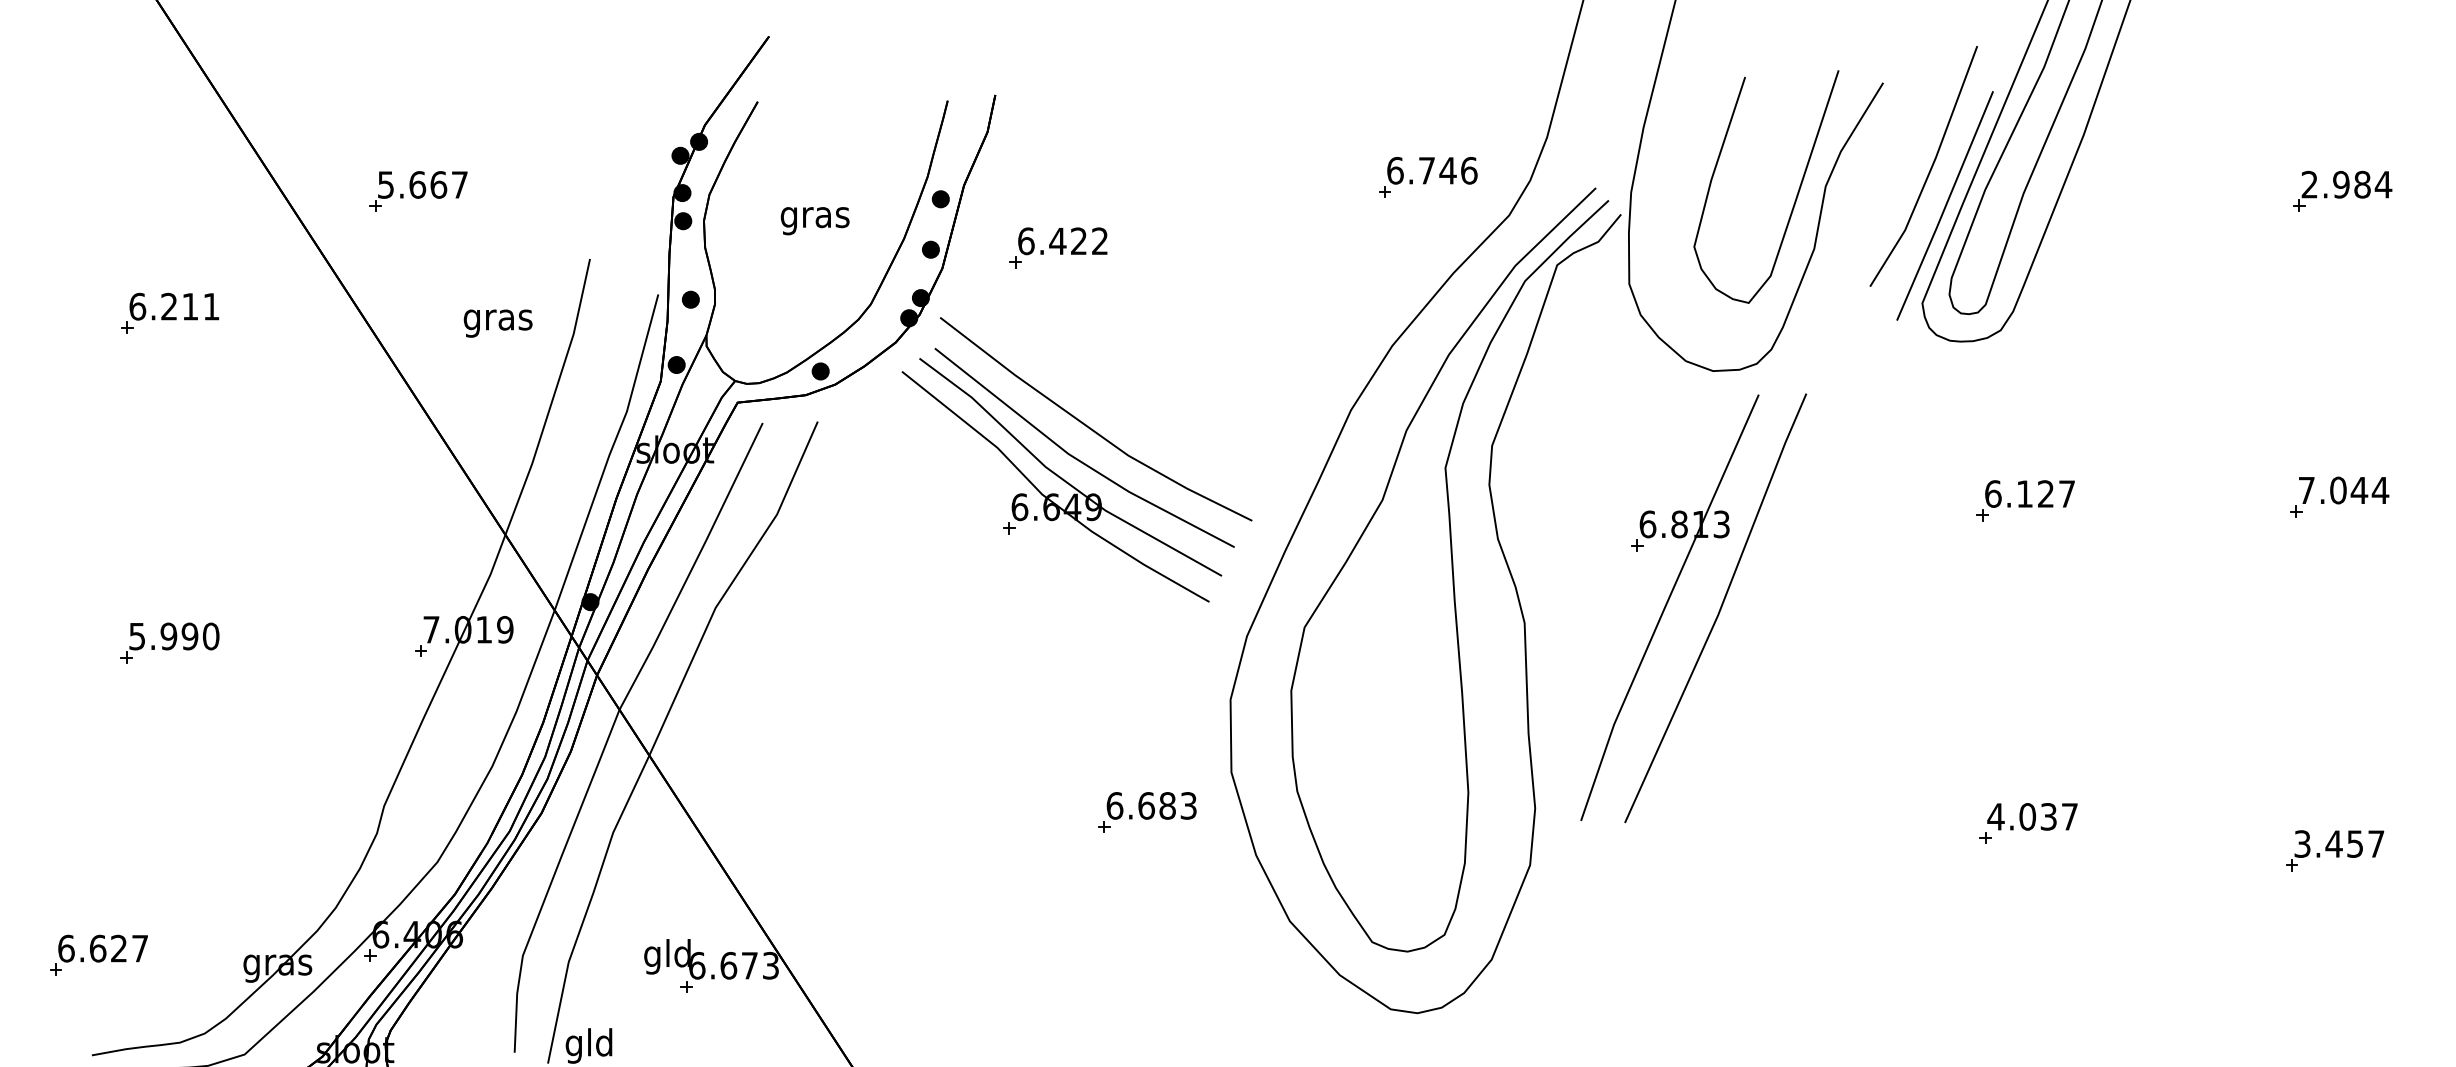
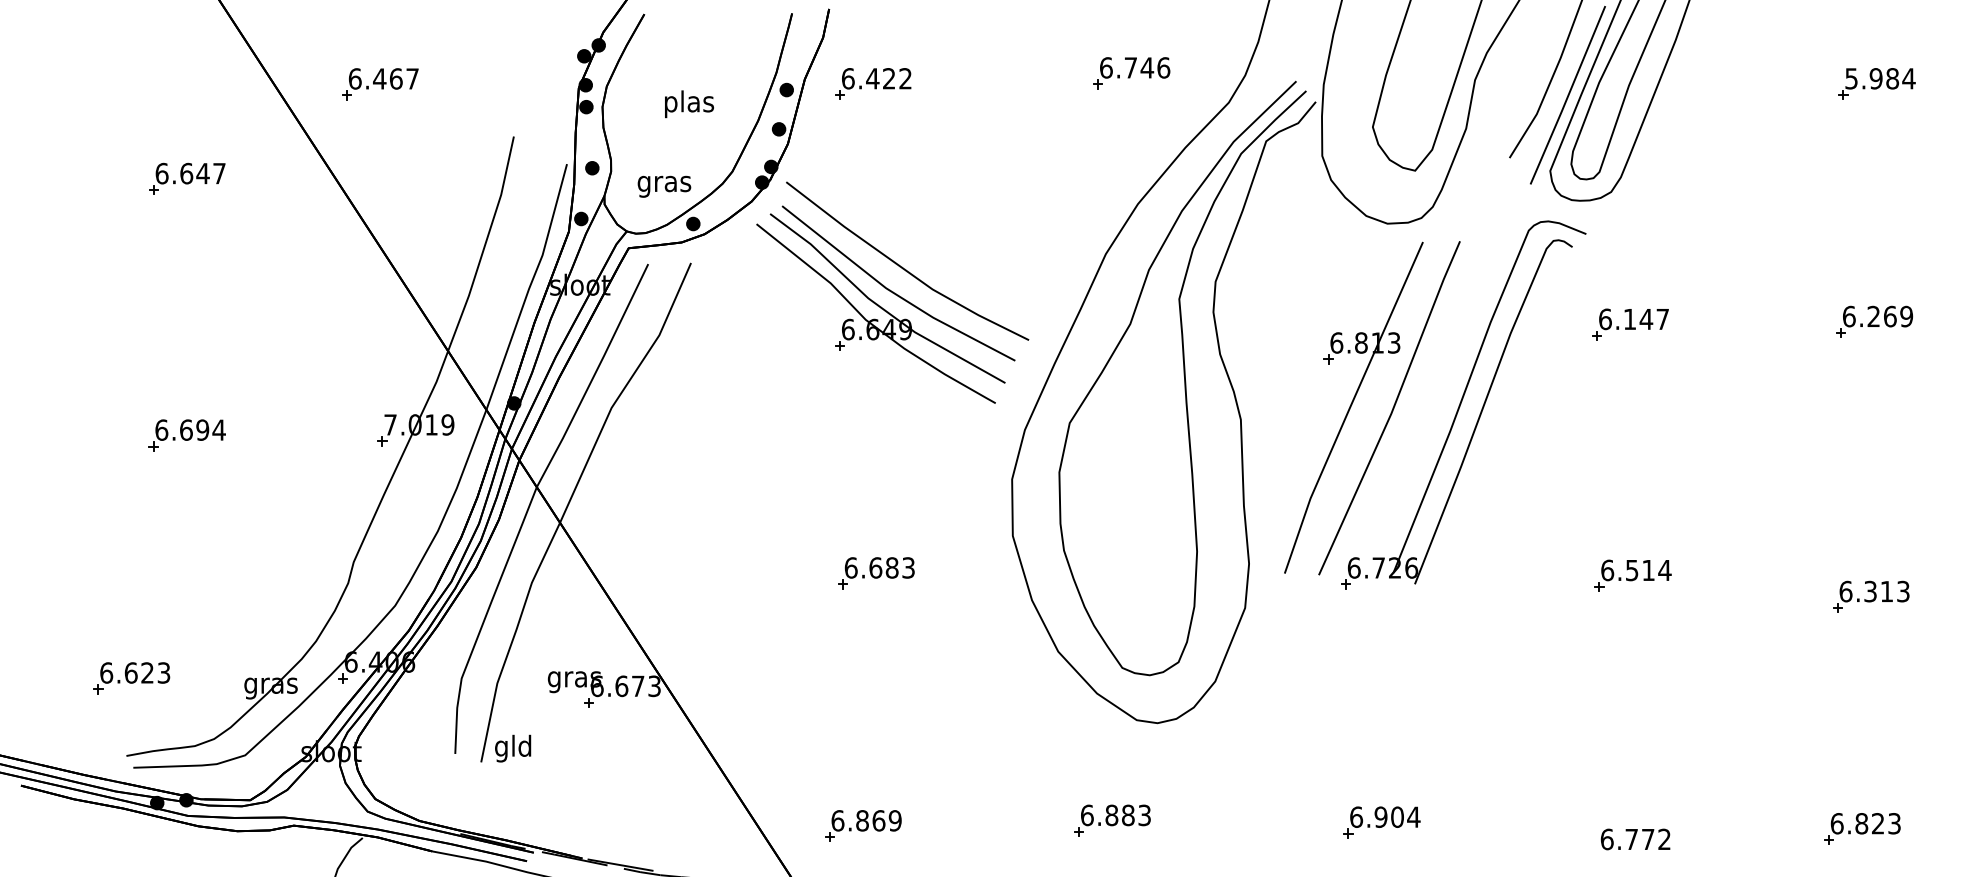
part: (1427, 177) -> (1131, 73), moved
text: (401, 184) -> (367, 78), 5.667 -> 6.467
text: (2309, 184) -> (1851, 78), 2.984 -> 5.984
text: (814, 217) -> (688, 104), gras -> plas
part: (1058, 247) -> (873, 83), moved
text: (189, 306) -> (202, 173), 6.211 -> 6.647
text: (498, 323) -> (664, 186), moved
text: (2344, 490) -> (1878, 316), 7.044 -> 6.269
text: (2046, 492) -> (1646, 318), 6.127 -> 6.147
part: (1810, 603) -> (1463, 404), added
text: (174, 635) -> (190, 429), 5.990 -> 6.694
part: (1147, 813) -> (876, 573), moved
text: (2031, 816) -> (1635, 570), 4.037 -> 6.514
text: (2339, 843) -> (1874, 591), 3.457 -> 6.313
text: (139, 948) -> (163, 672), 6.627 -> 6.623
text: (667, 957) -> (574, 679), gld -> gras

